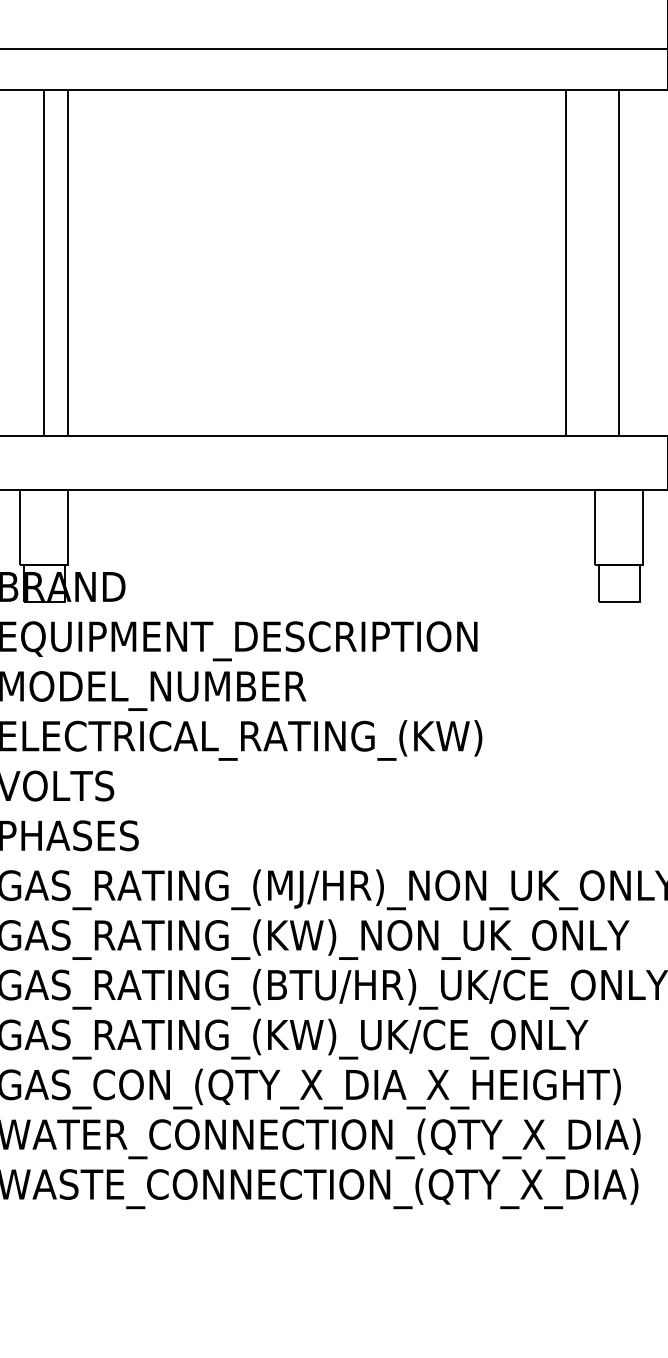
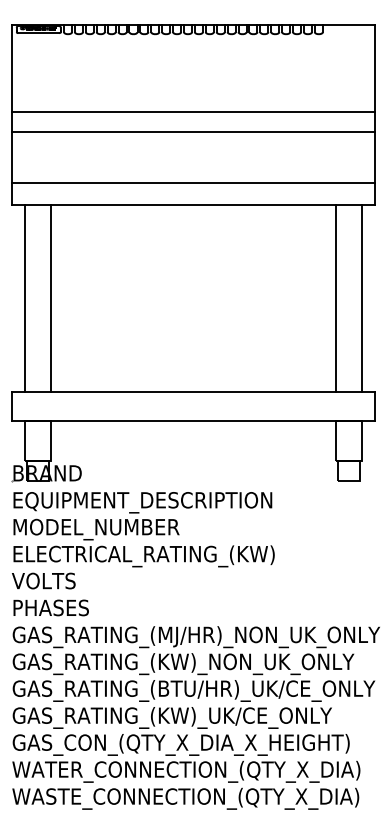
line: (45, 261) -> (25, 297), moved
line: (566, 261) -> (336, 297), moved
line: (618, 261) -> (361, 297), moved

